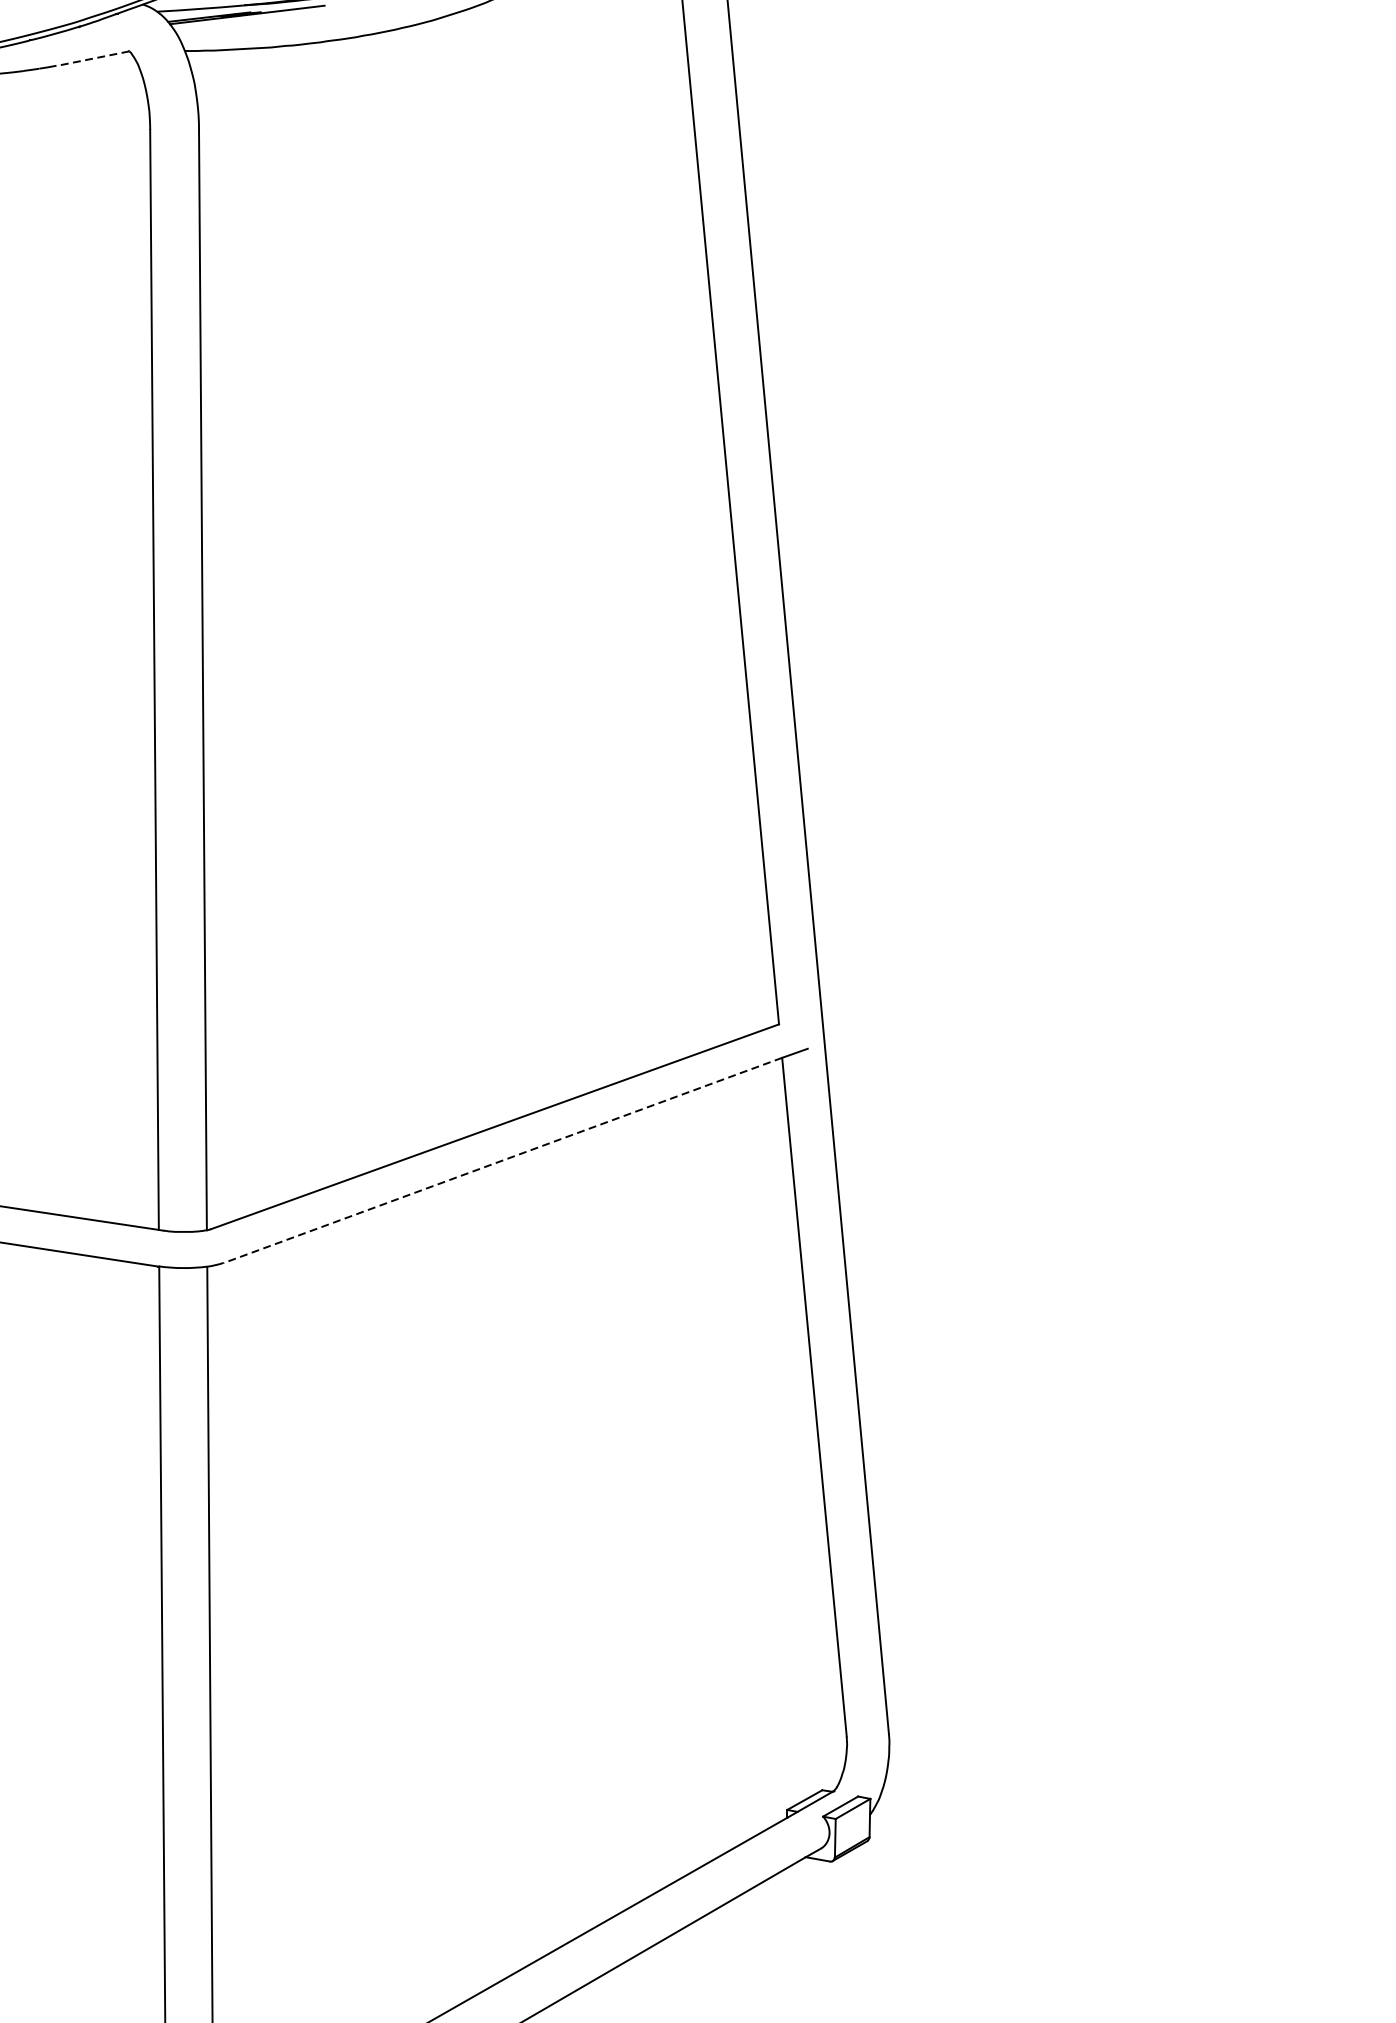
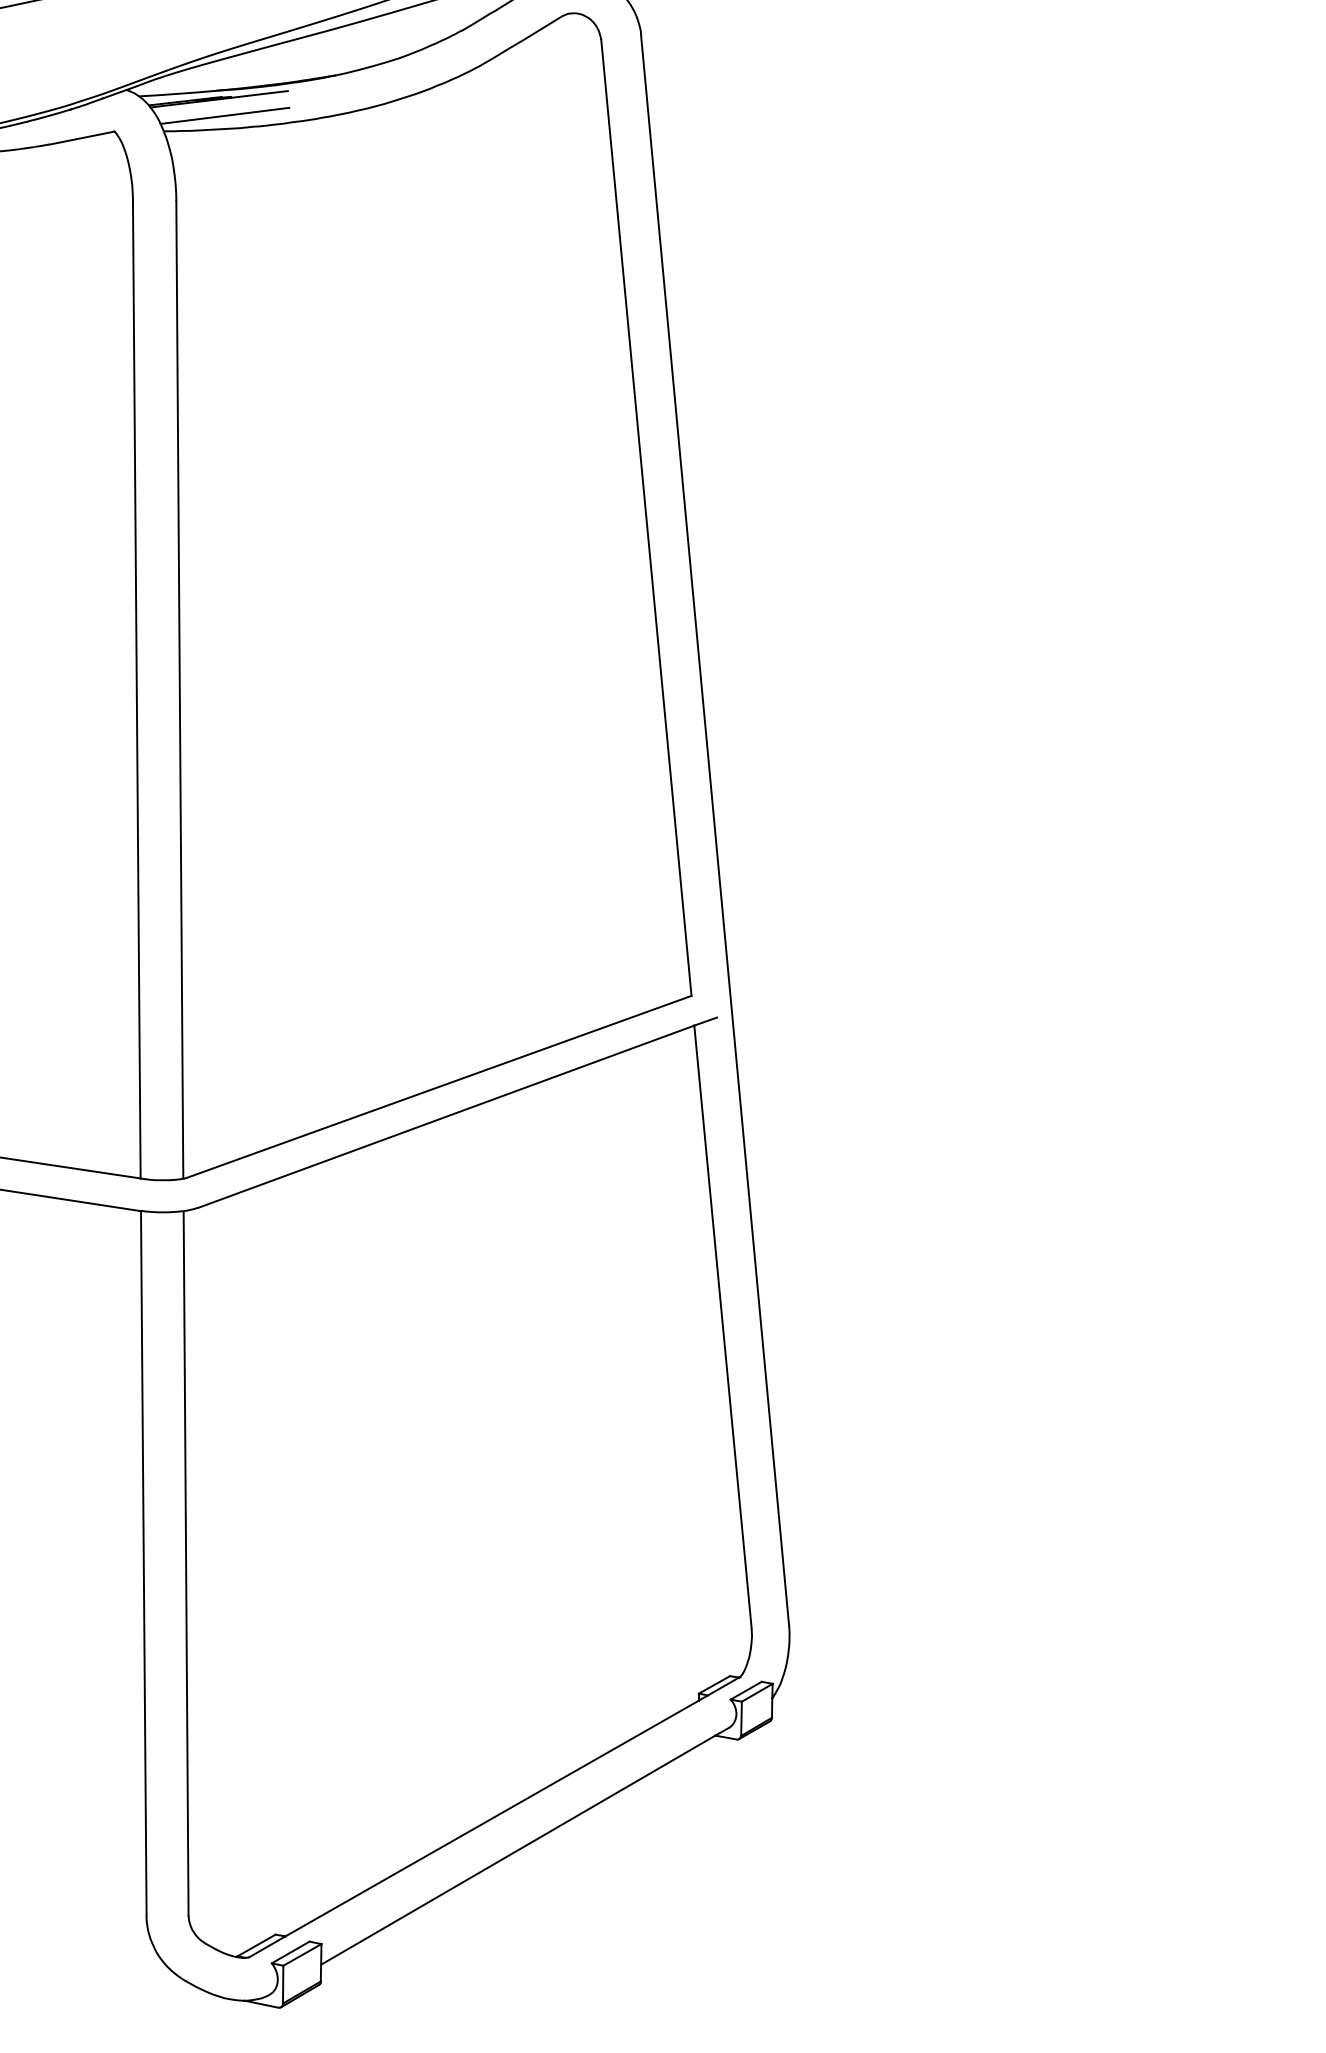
line: (253, 33) -> (224, 115), added
line: (93, 59) -> (82, 138), dashed -> solid
line: (502, 1160) -> (445, 1116), dashed -> solid

